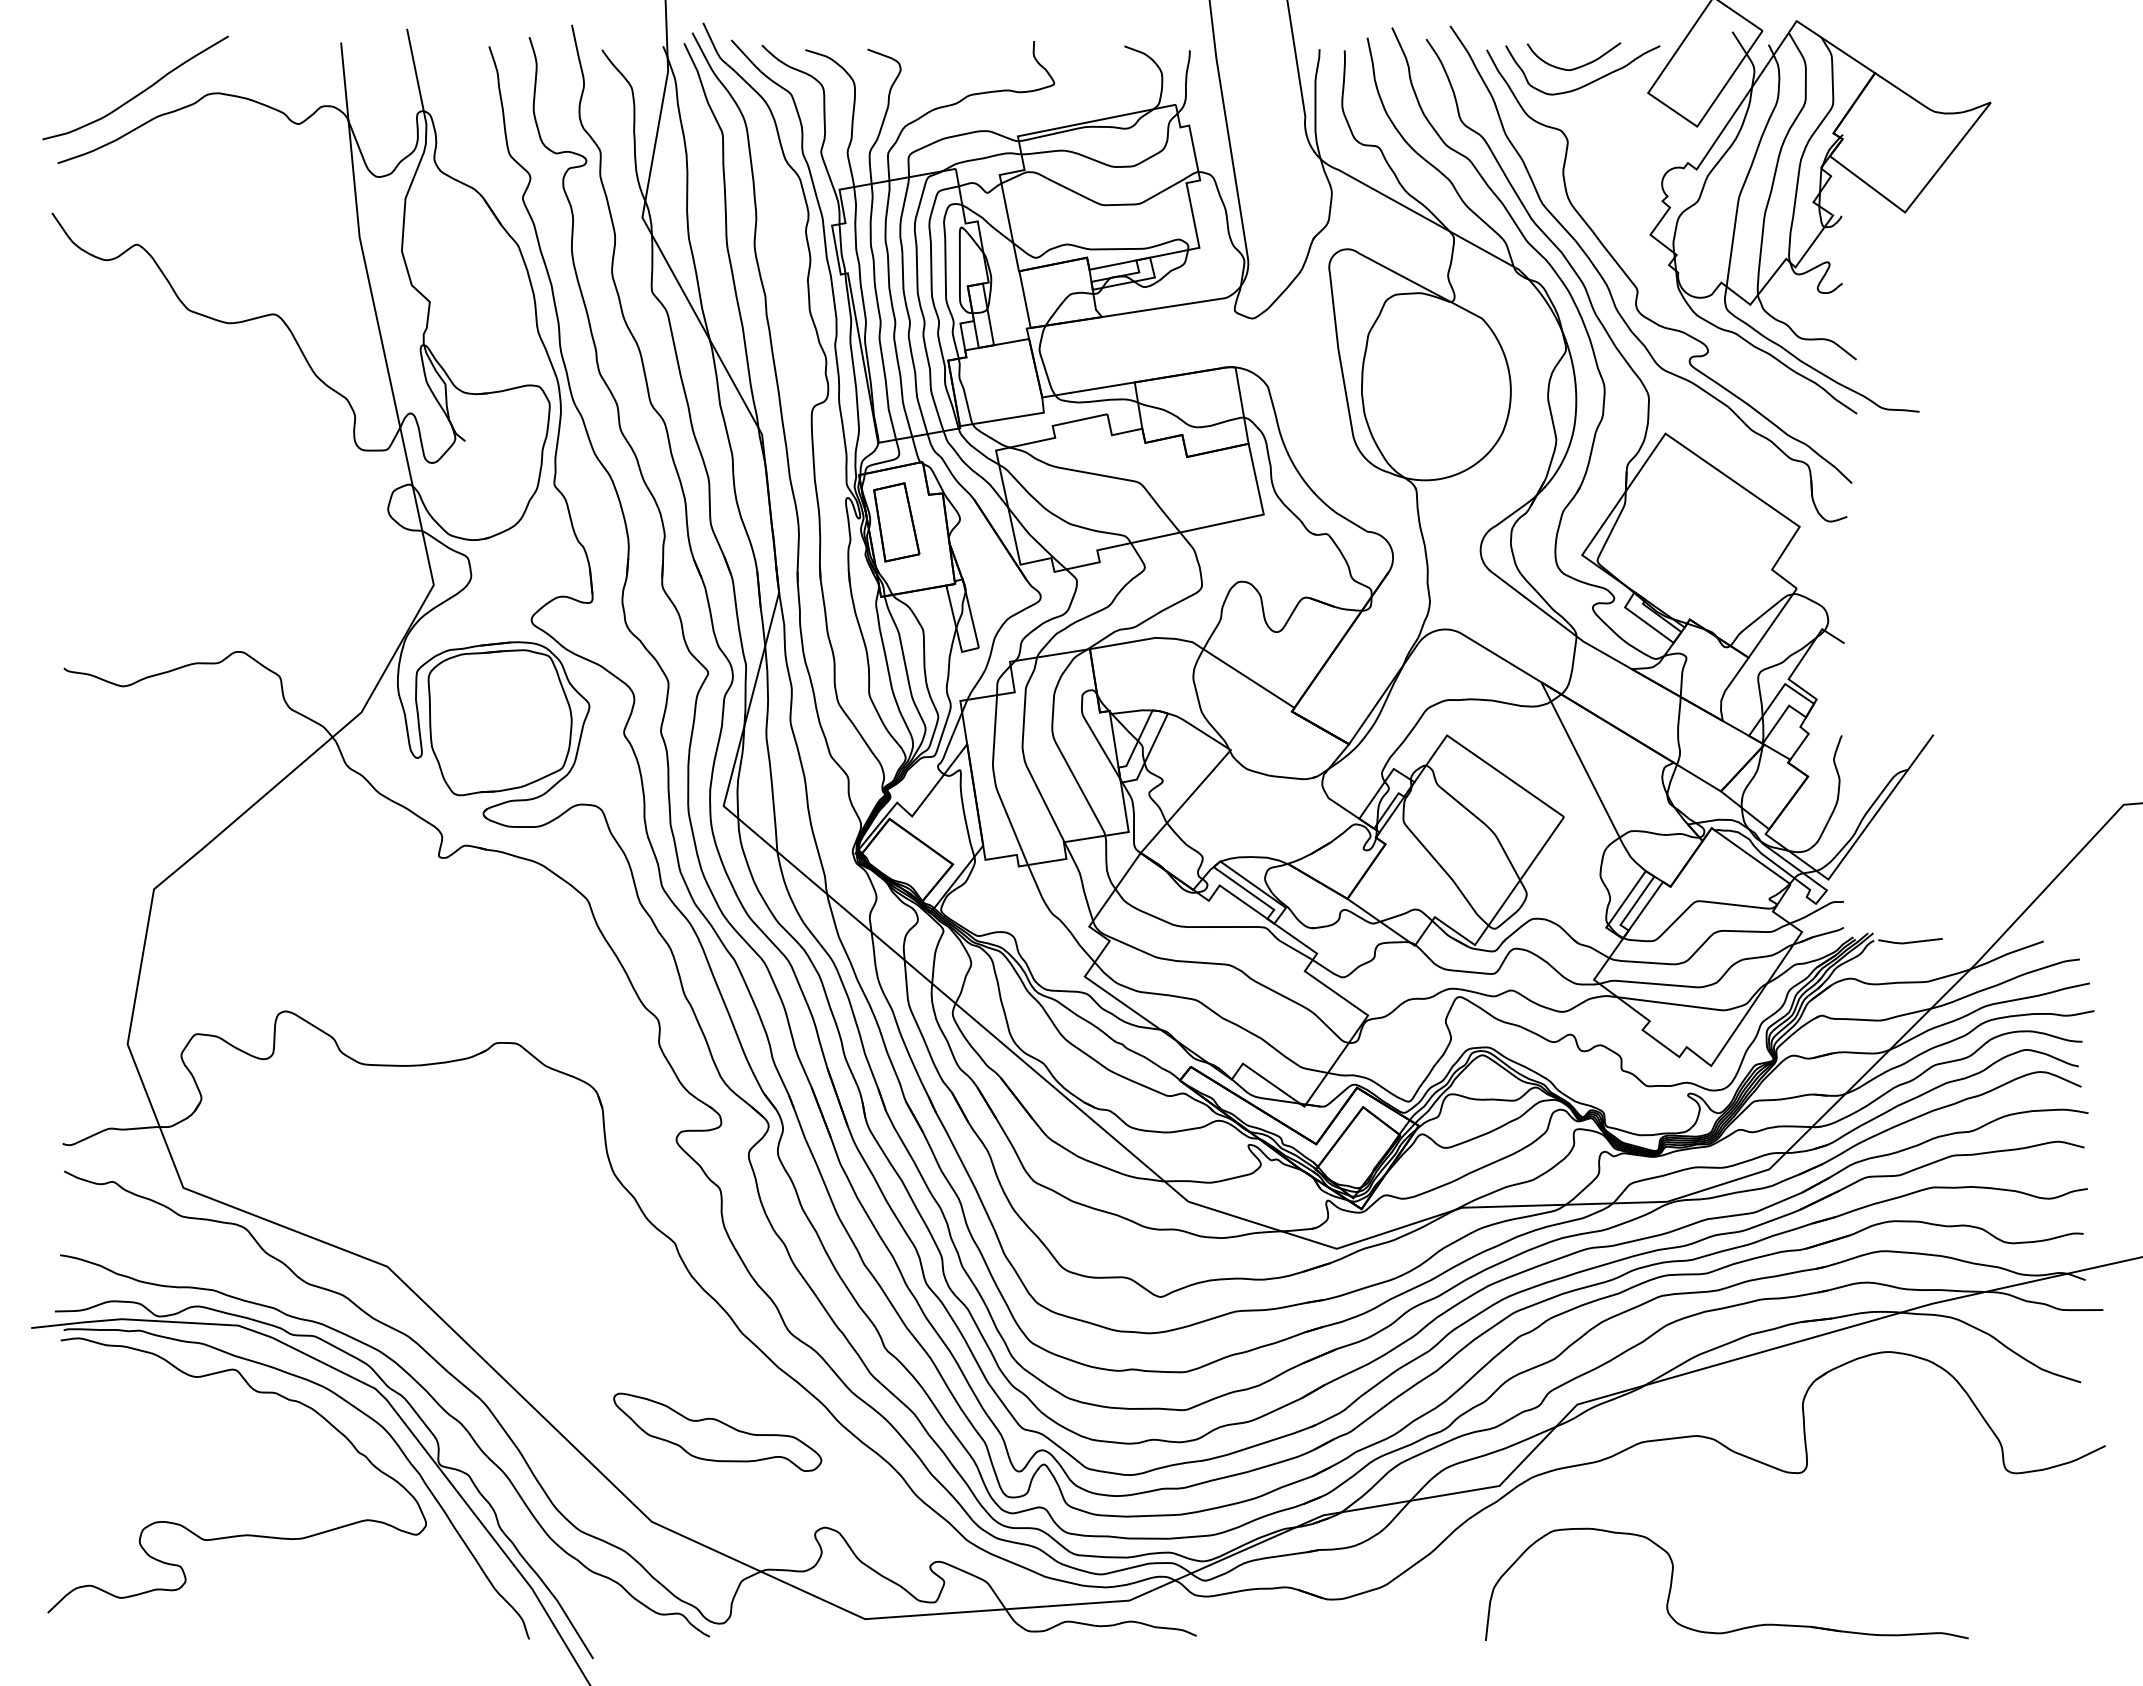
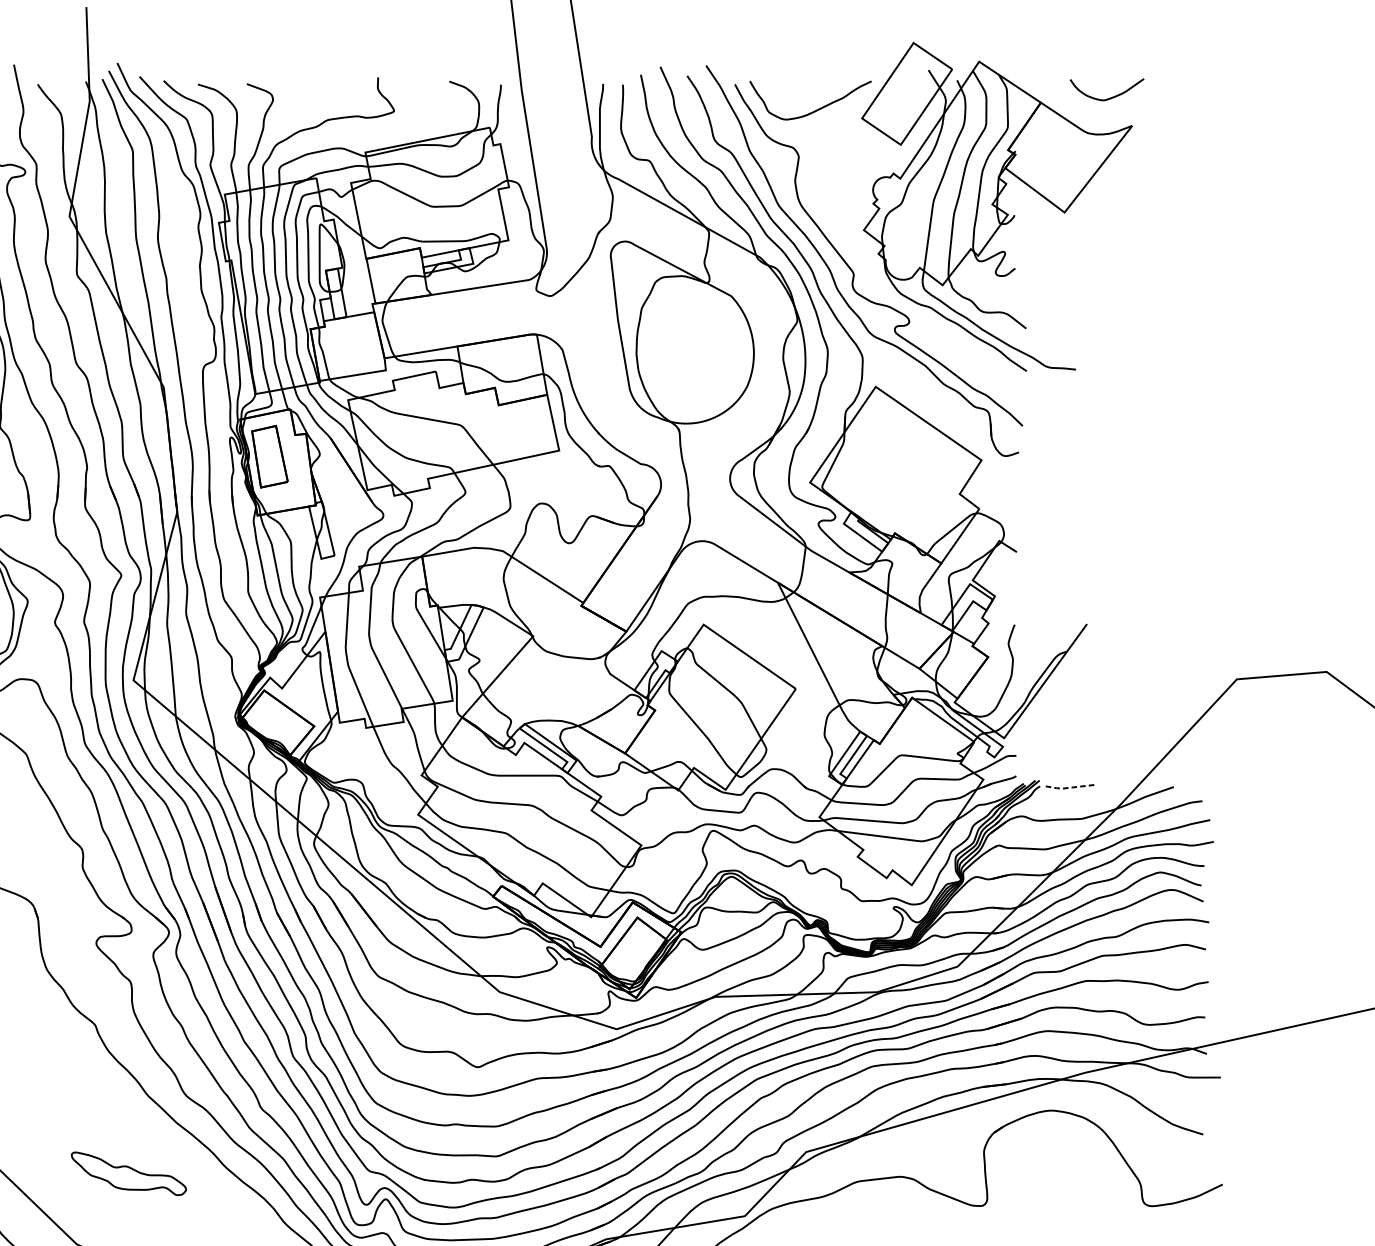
curve: (1578, 66) -> (1110, 97), moved
line: (1909, 942) -> (1068, 787), solid -> dashed
part: (717, 1431) -> (128, 1173), size x0.7

